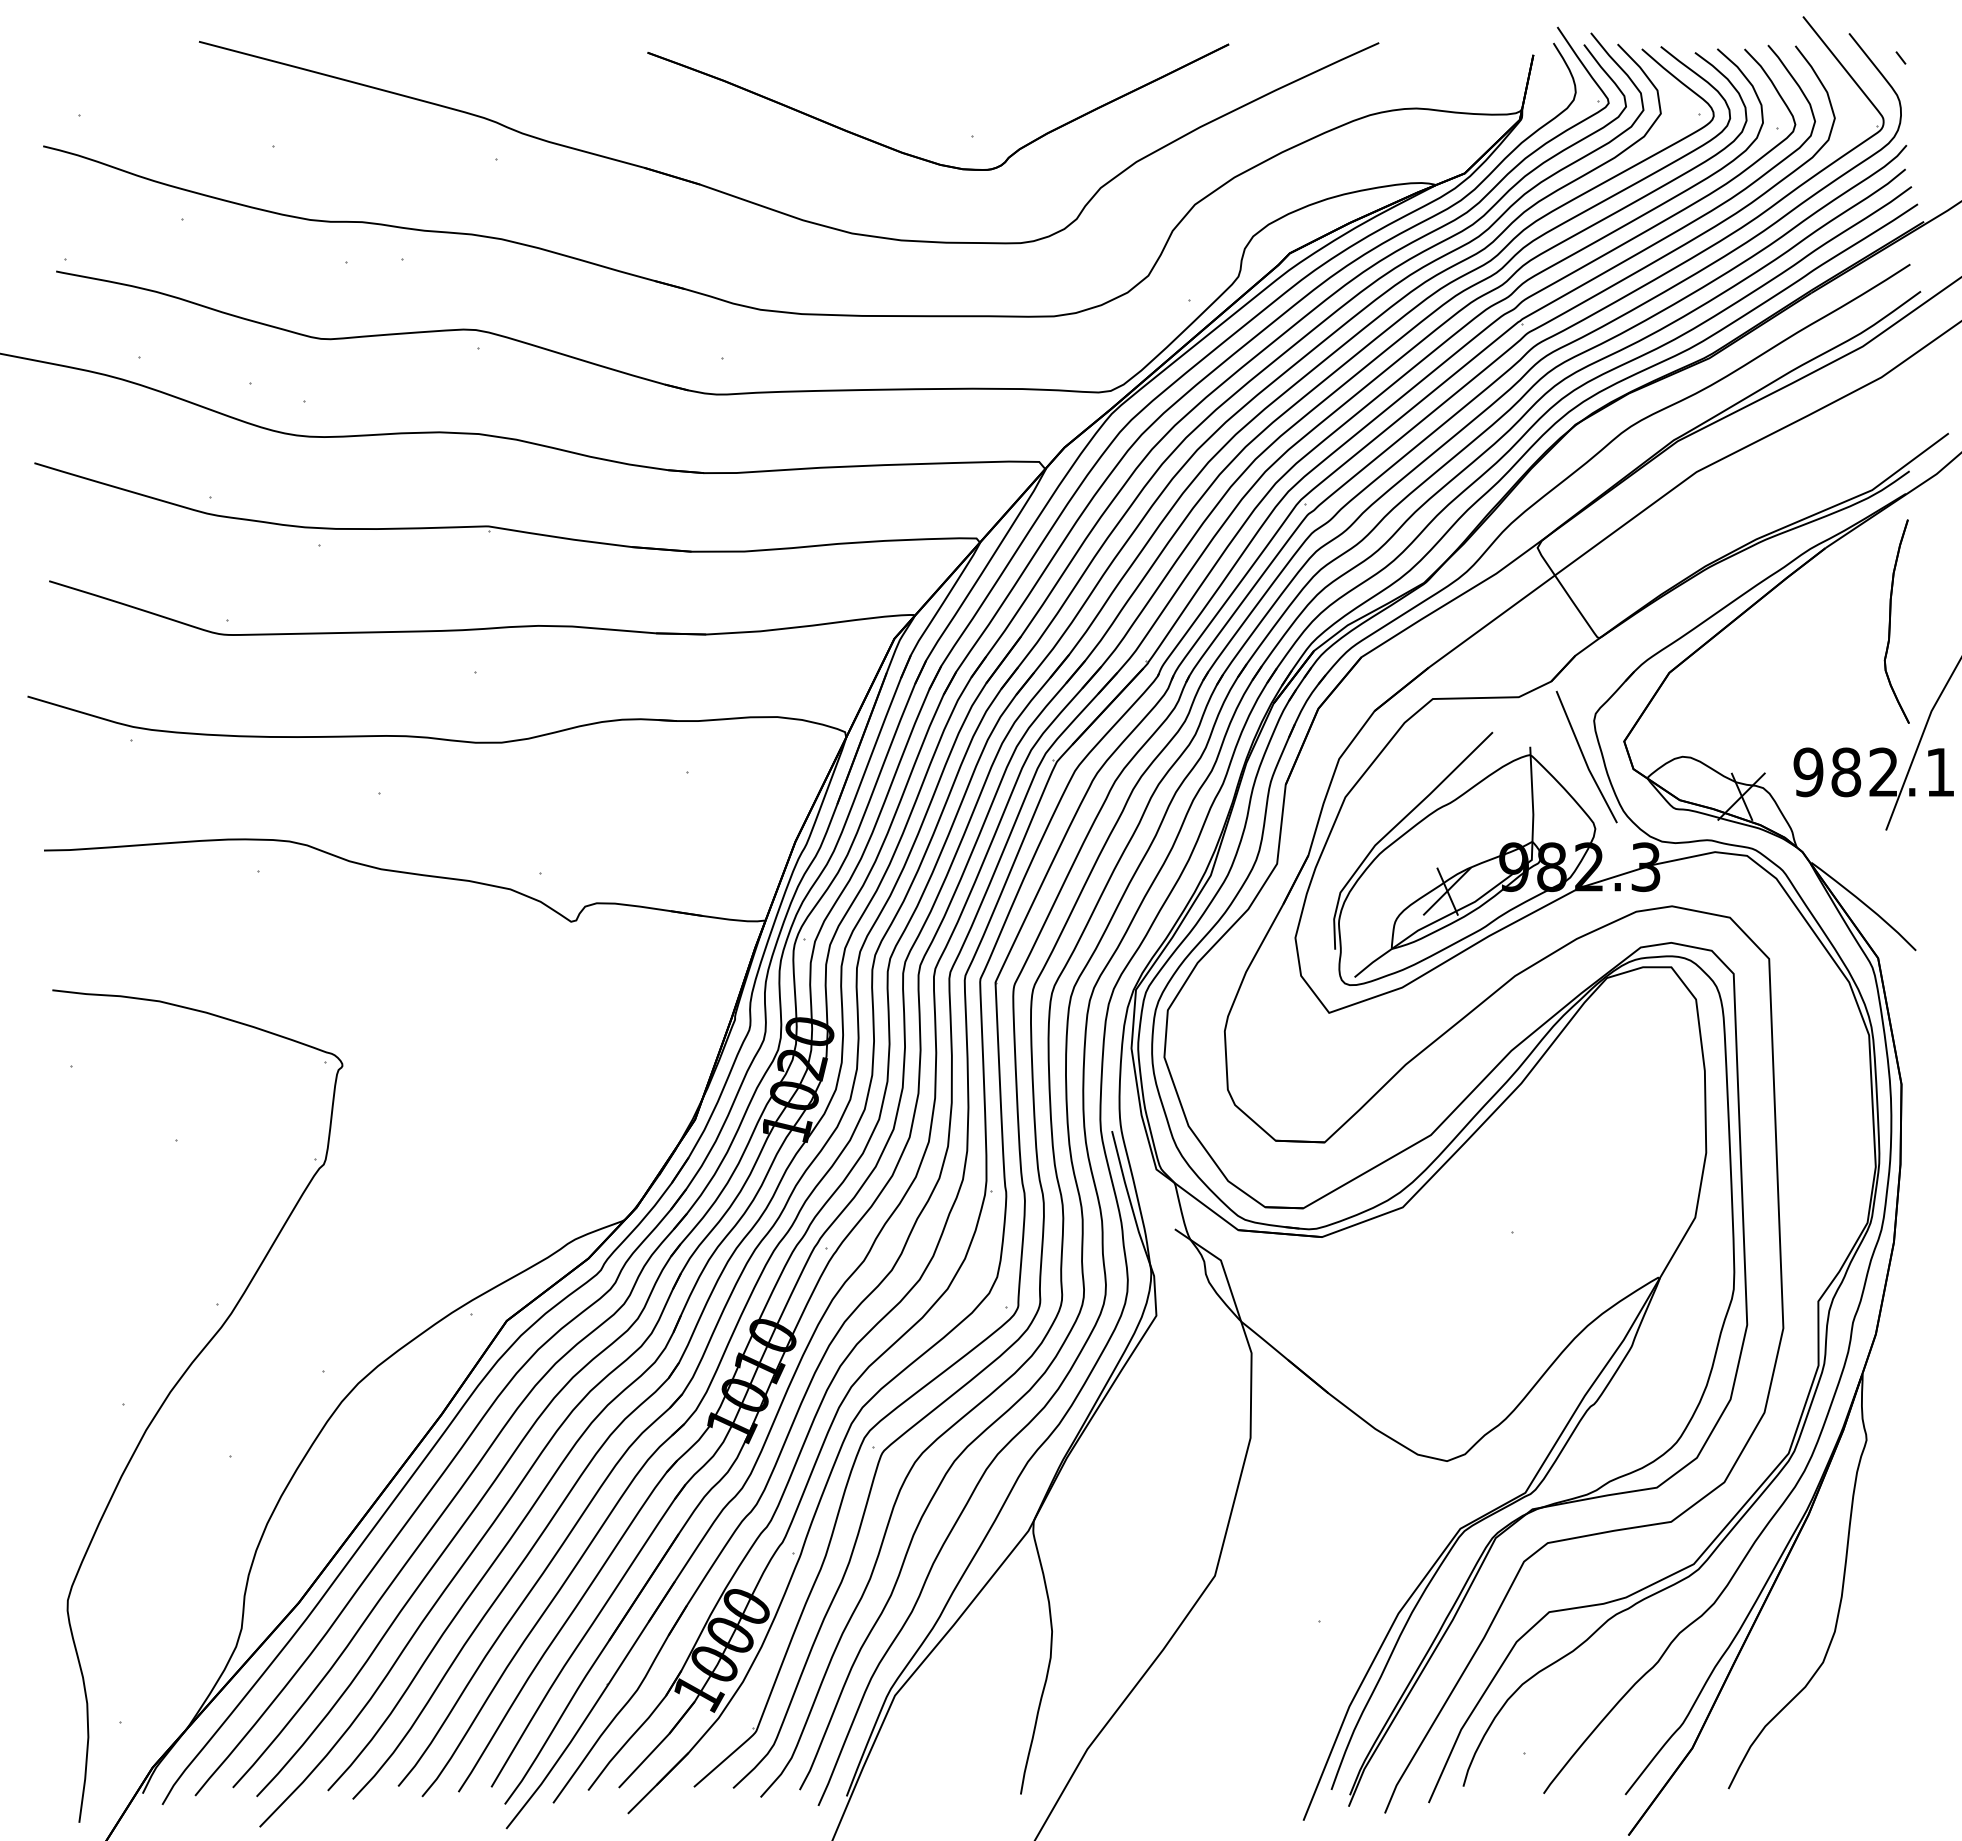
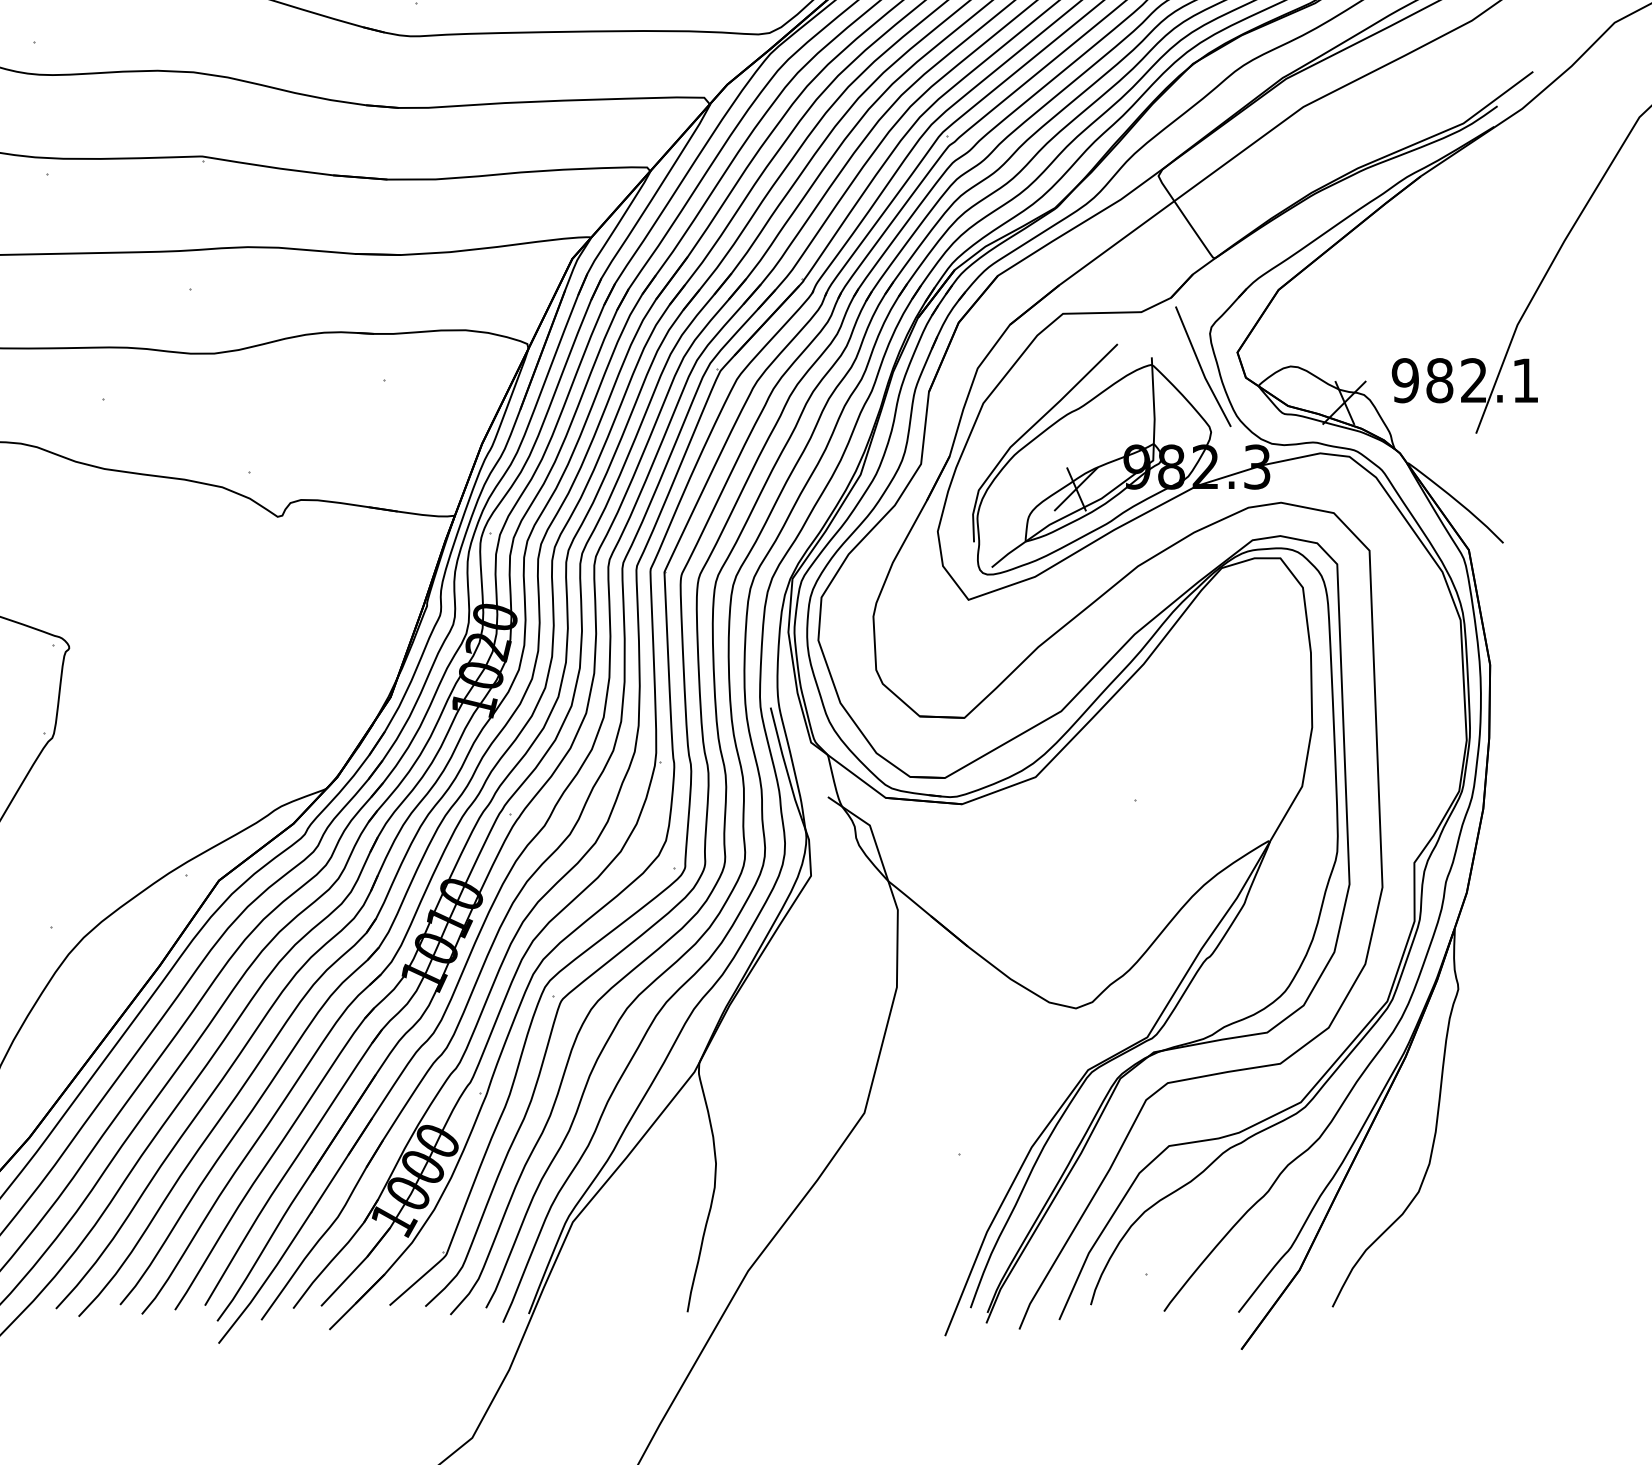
part: (1896, 621) -> (1485, 243), removed

